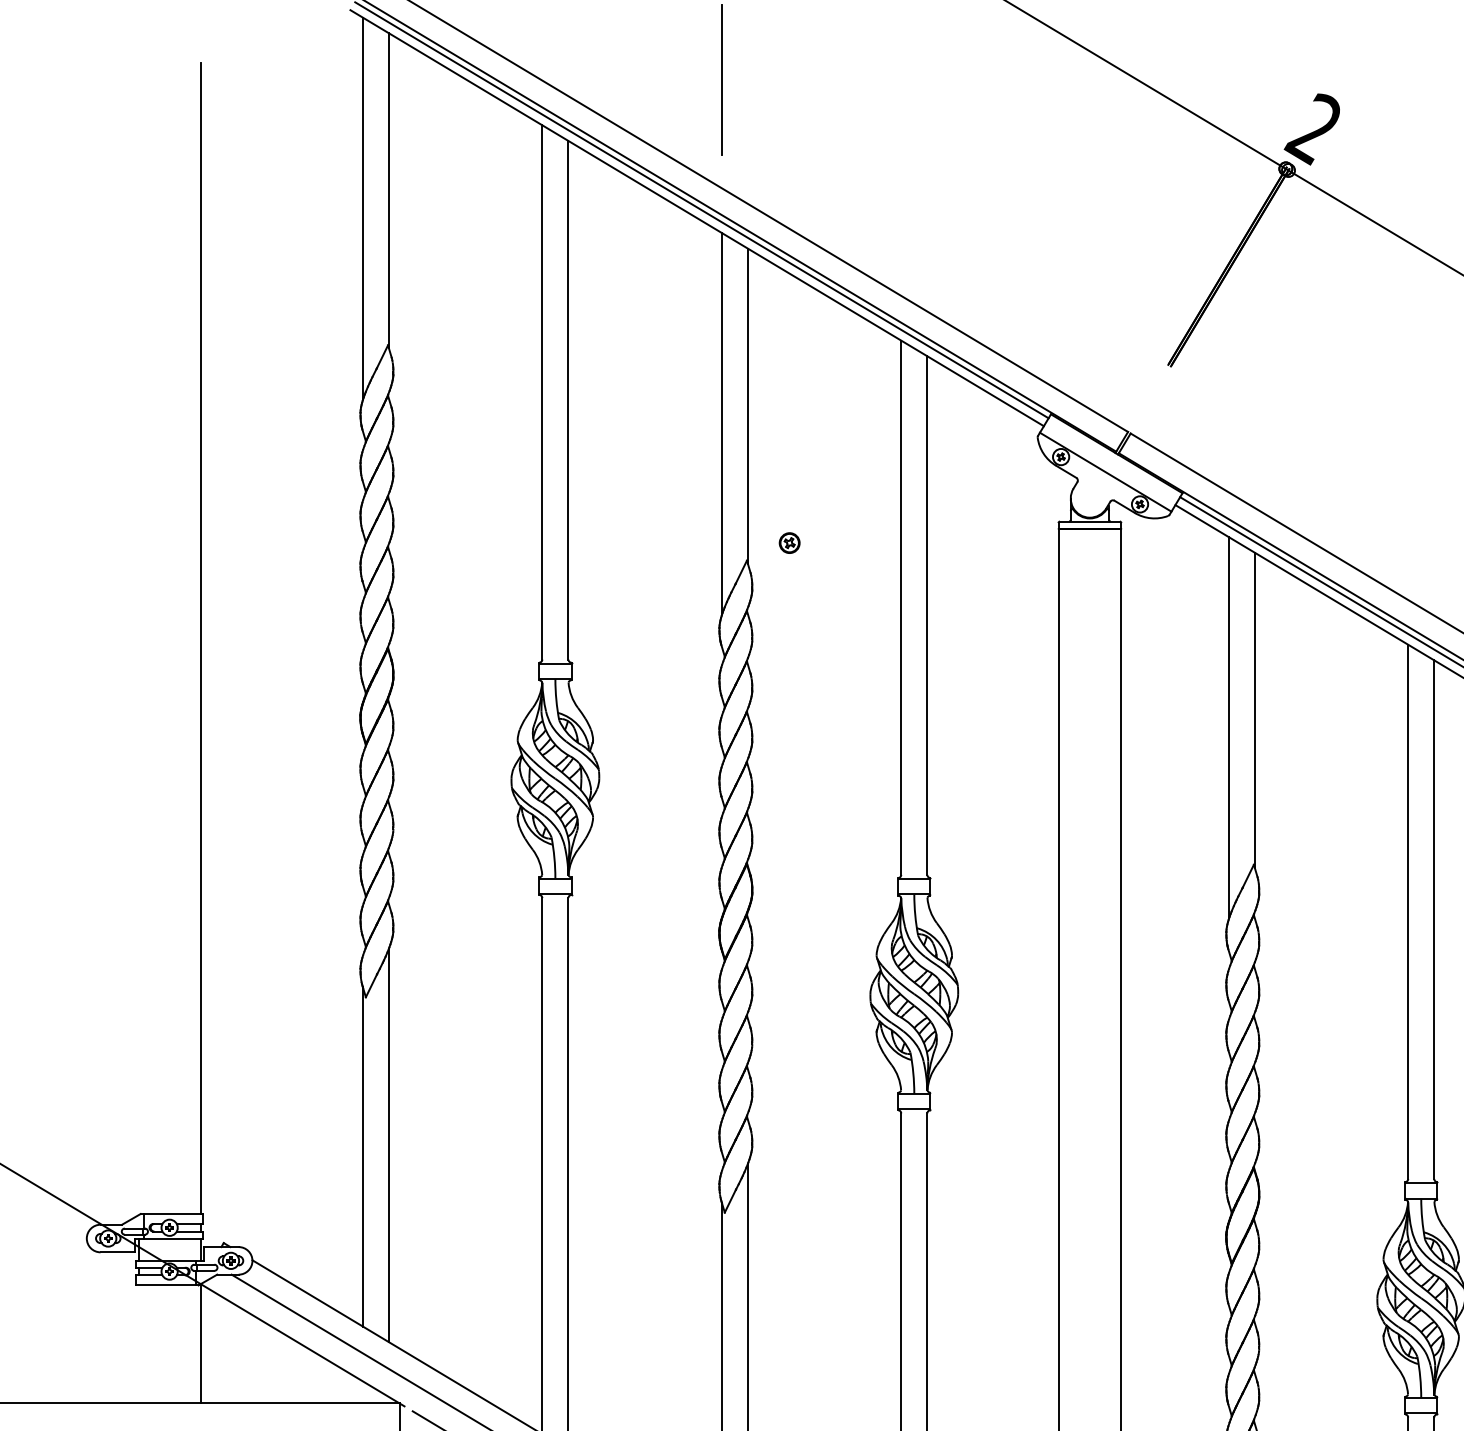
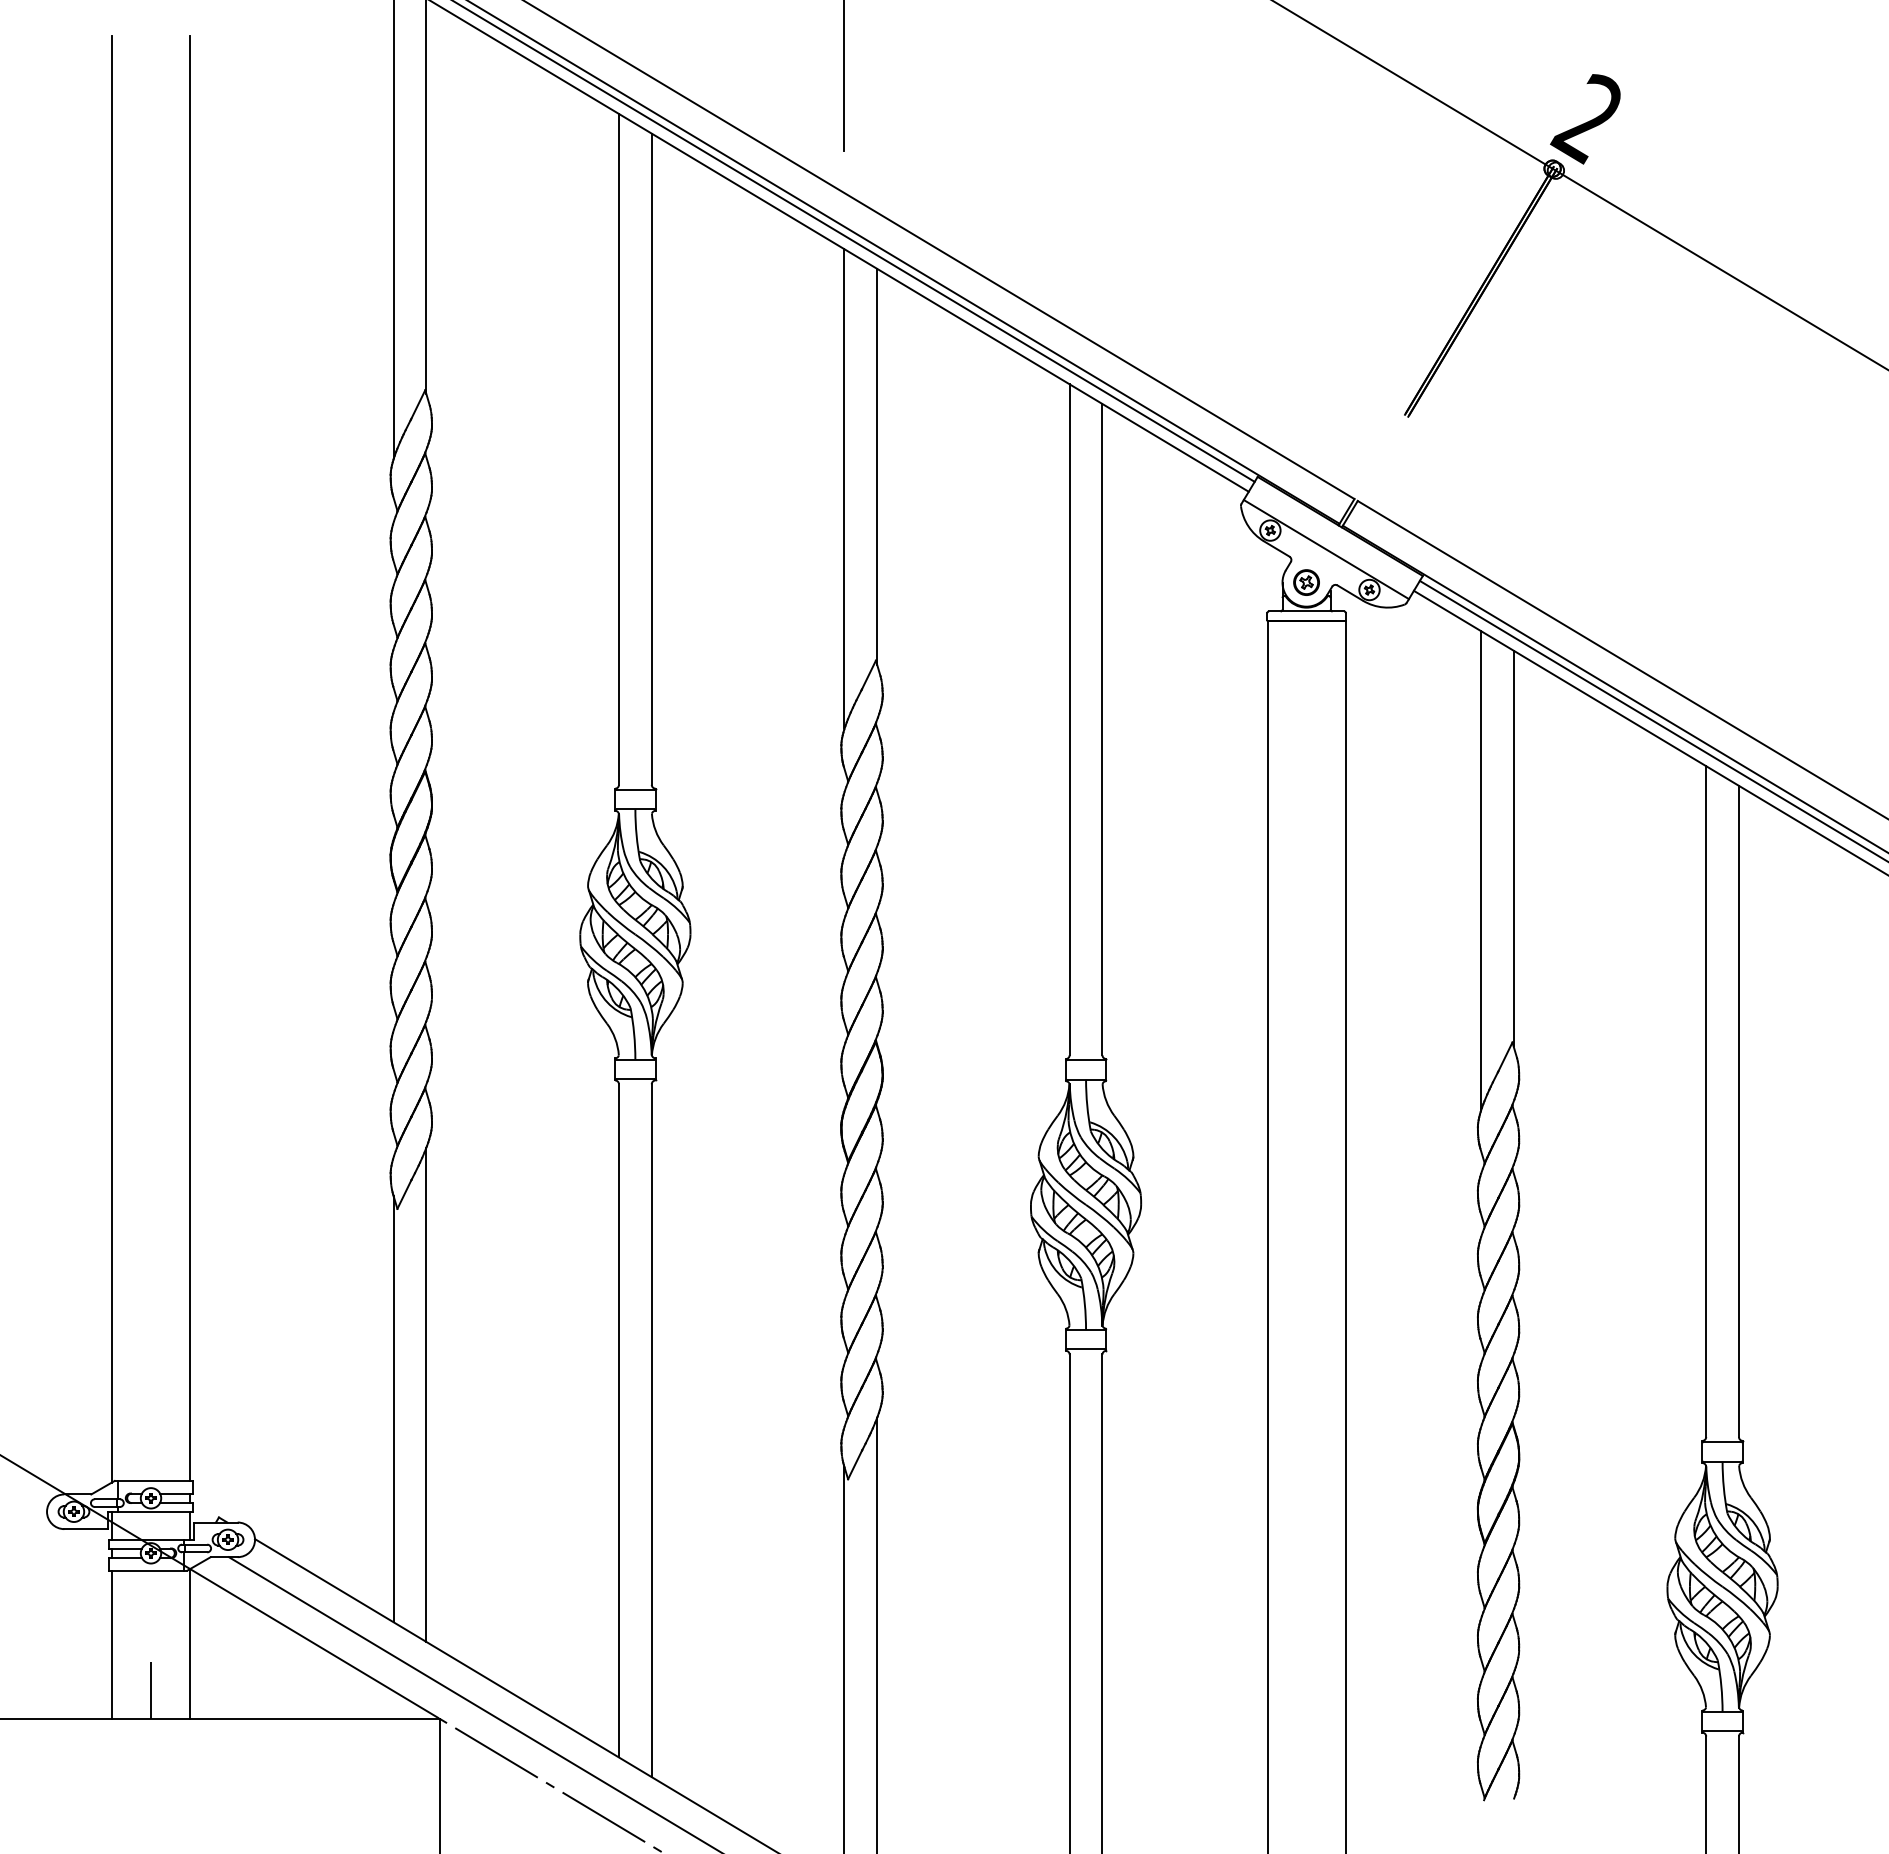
part: (789, 543) -> (1306, 582), moved
line: (138, 639) -> (112, 759), added
line: (138, 1344) -> (112, 1644), added
line: (170, 1380) -> (151, 1689), added

